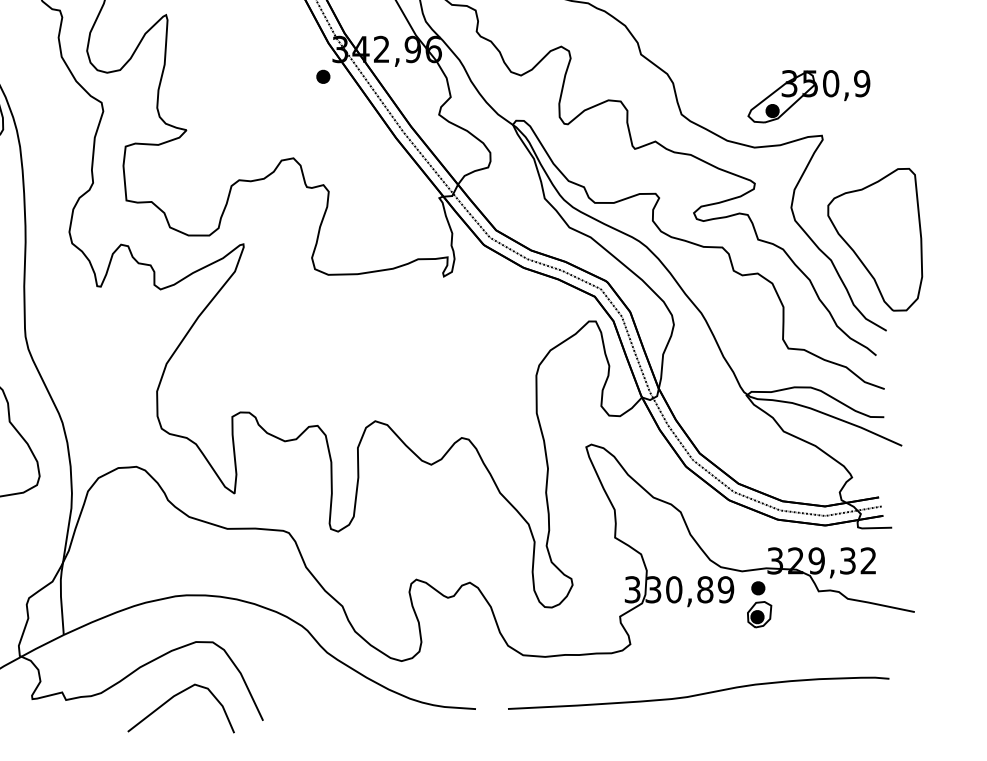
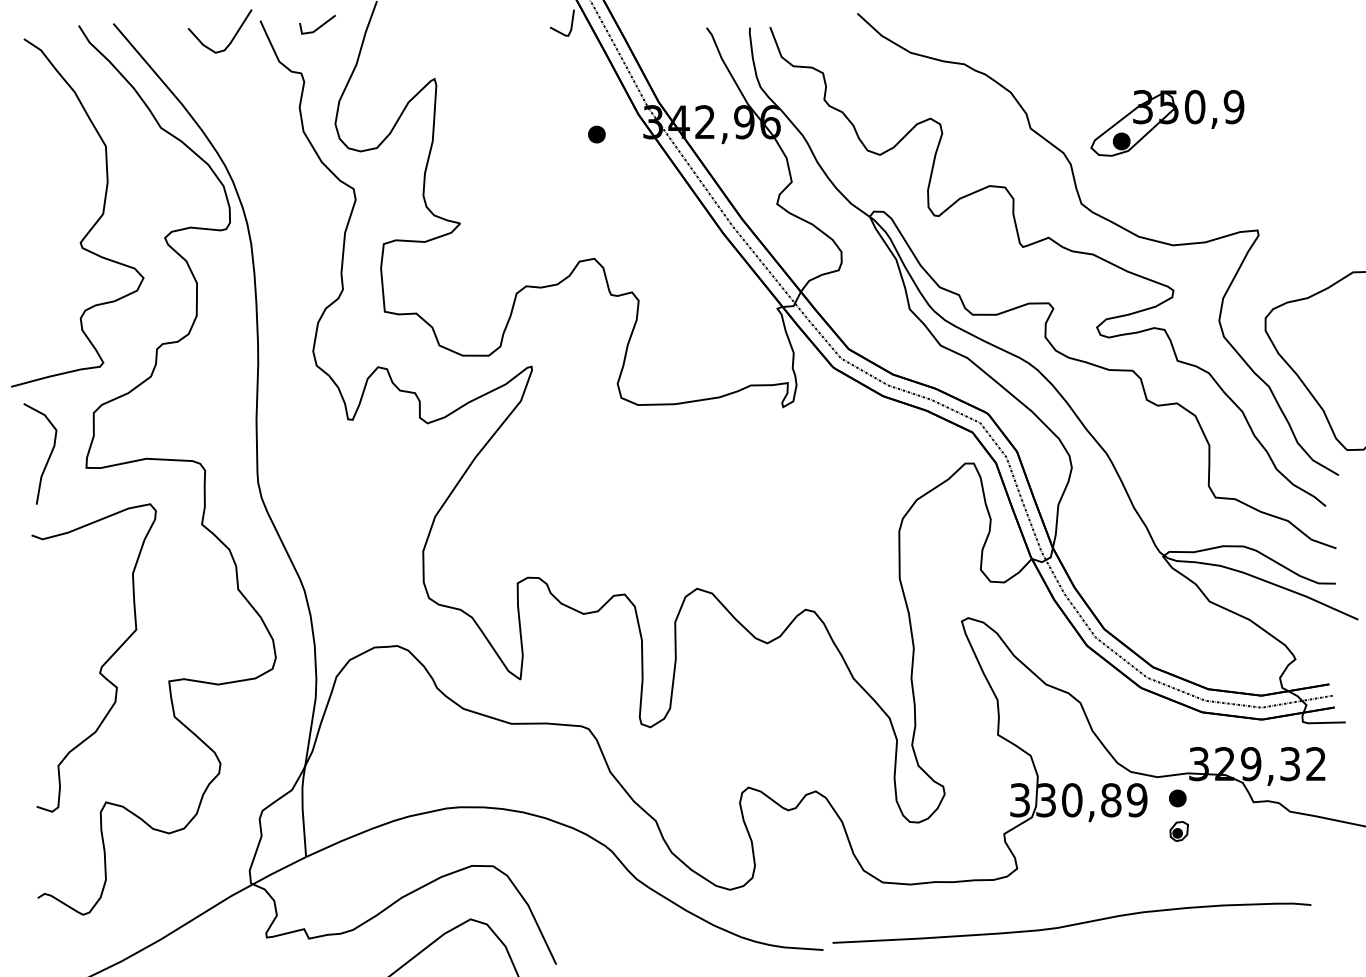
part: (323, 76) -> (596, 134), moved
part: (809, 96) -> (1167, 123), moved
part: (758, 614) -> (1178, 831), size x0.6
curve: (698, 694) -> (1071, 924), moved

